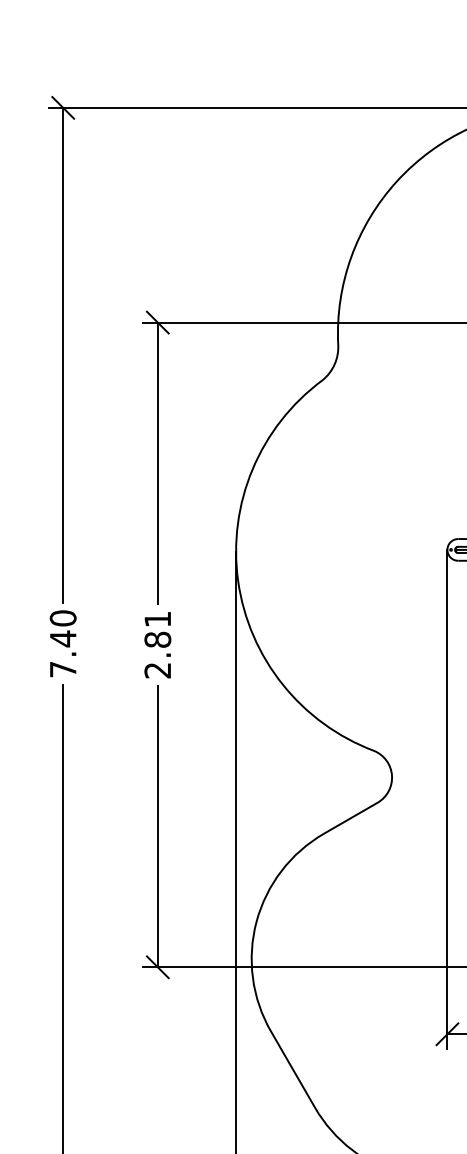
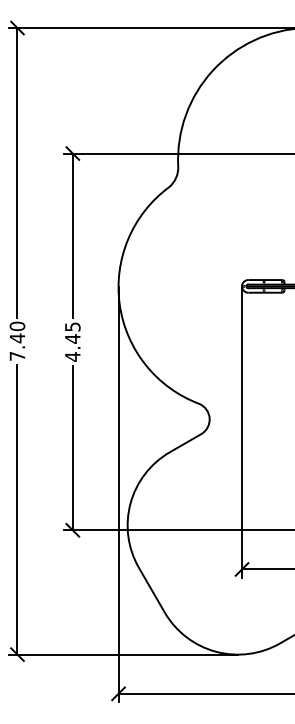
text: (157, 644) -> (72, 341), 2.81 -> 4.45

